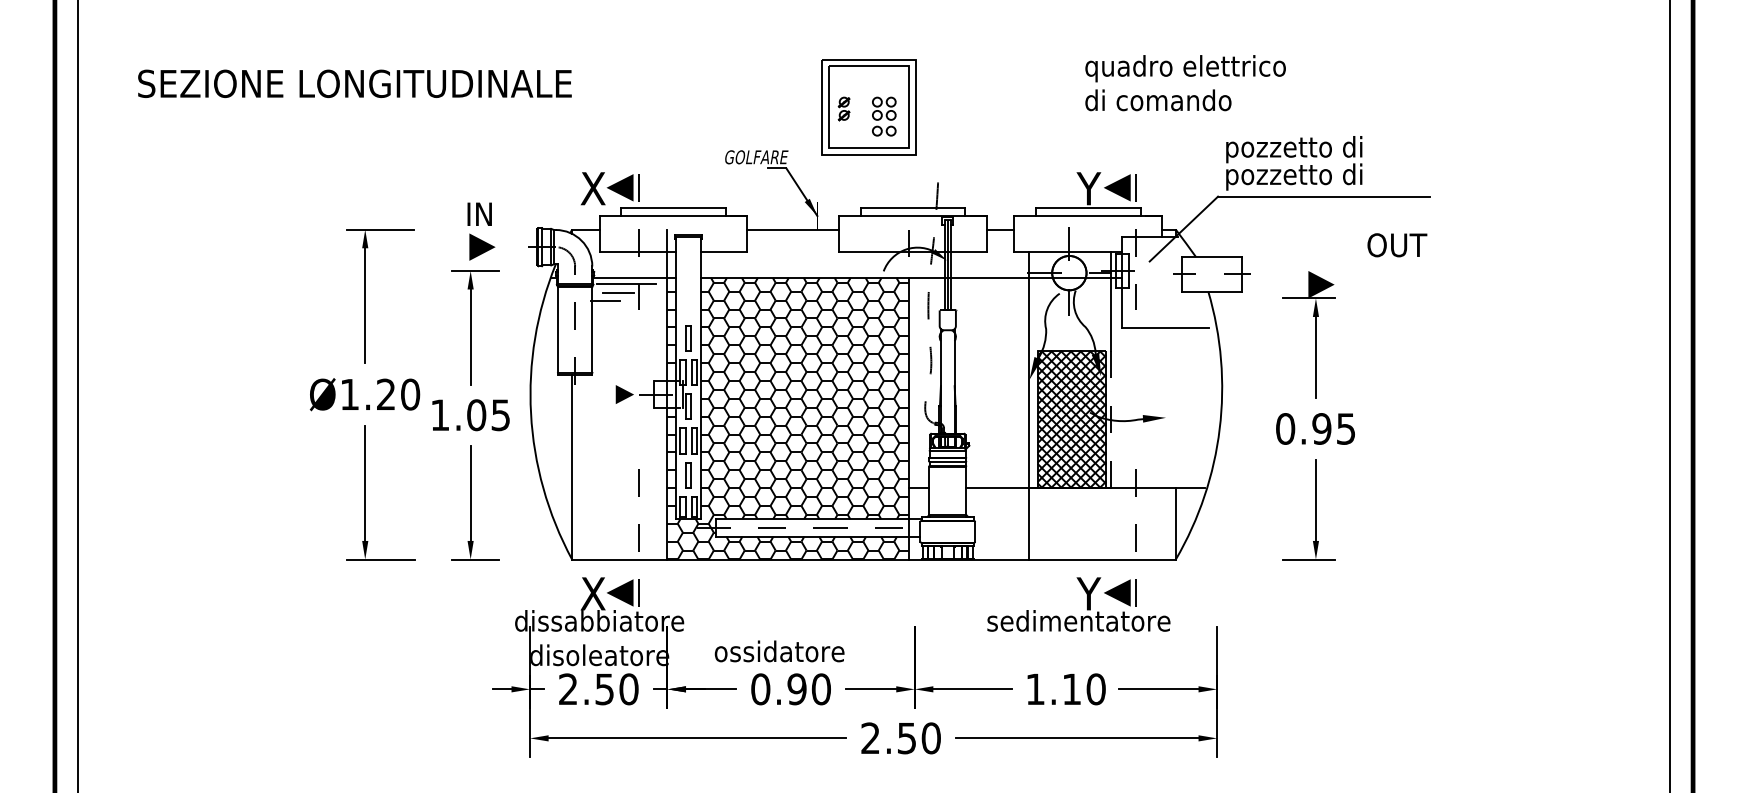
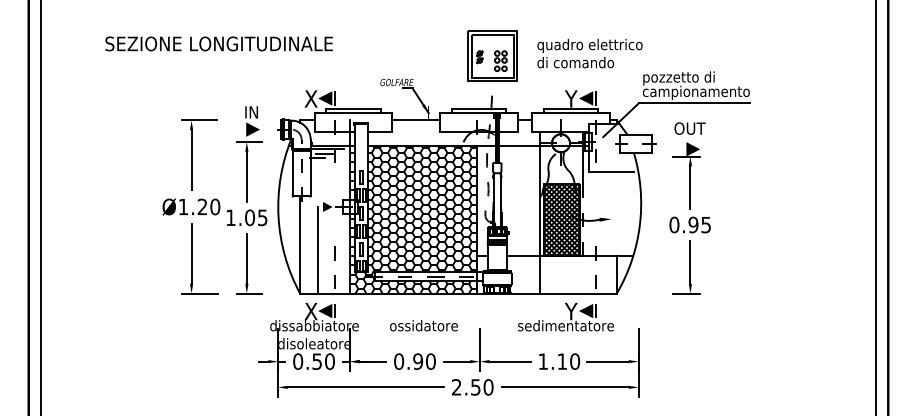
text: (353, 82) -> (218, 43), moved
text: (1184, 82) -> (589, 53), moved
part: (868, 105) -> (492, 55), moved
text: (1325, 176) -> (695, 92), pozzetto di -> campionamento
text: (1396, 244) -> (689, 128), moved
line: (607, 477) -> (318, 250), added
text: (778, 650) -> (423, 325), moved
text: (569, 689) -> (298, 361), 2.50 -> 0.50

